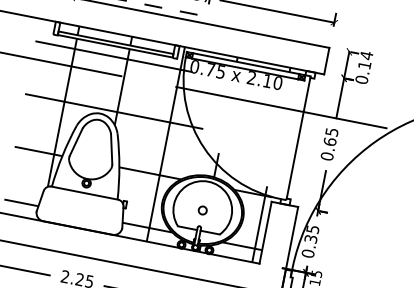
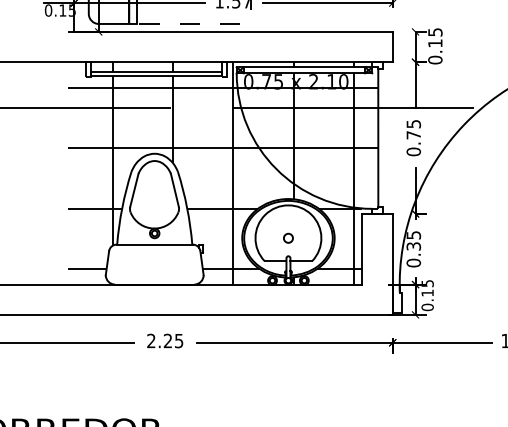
text: (366, 54) -> (435, 31), 0.14 -> 0.15
hatch: (241, 123) -> (312, 134), added
text: (329, 141) -> (413, 134), 0.65 -> 0.75

